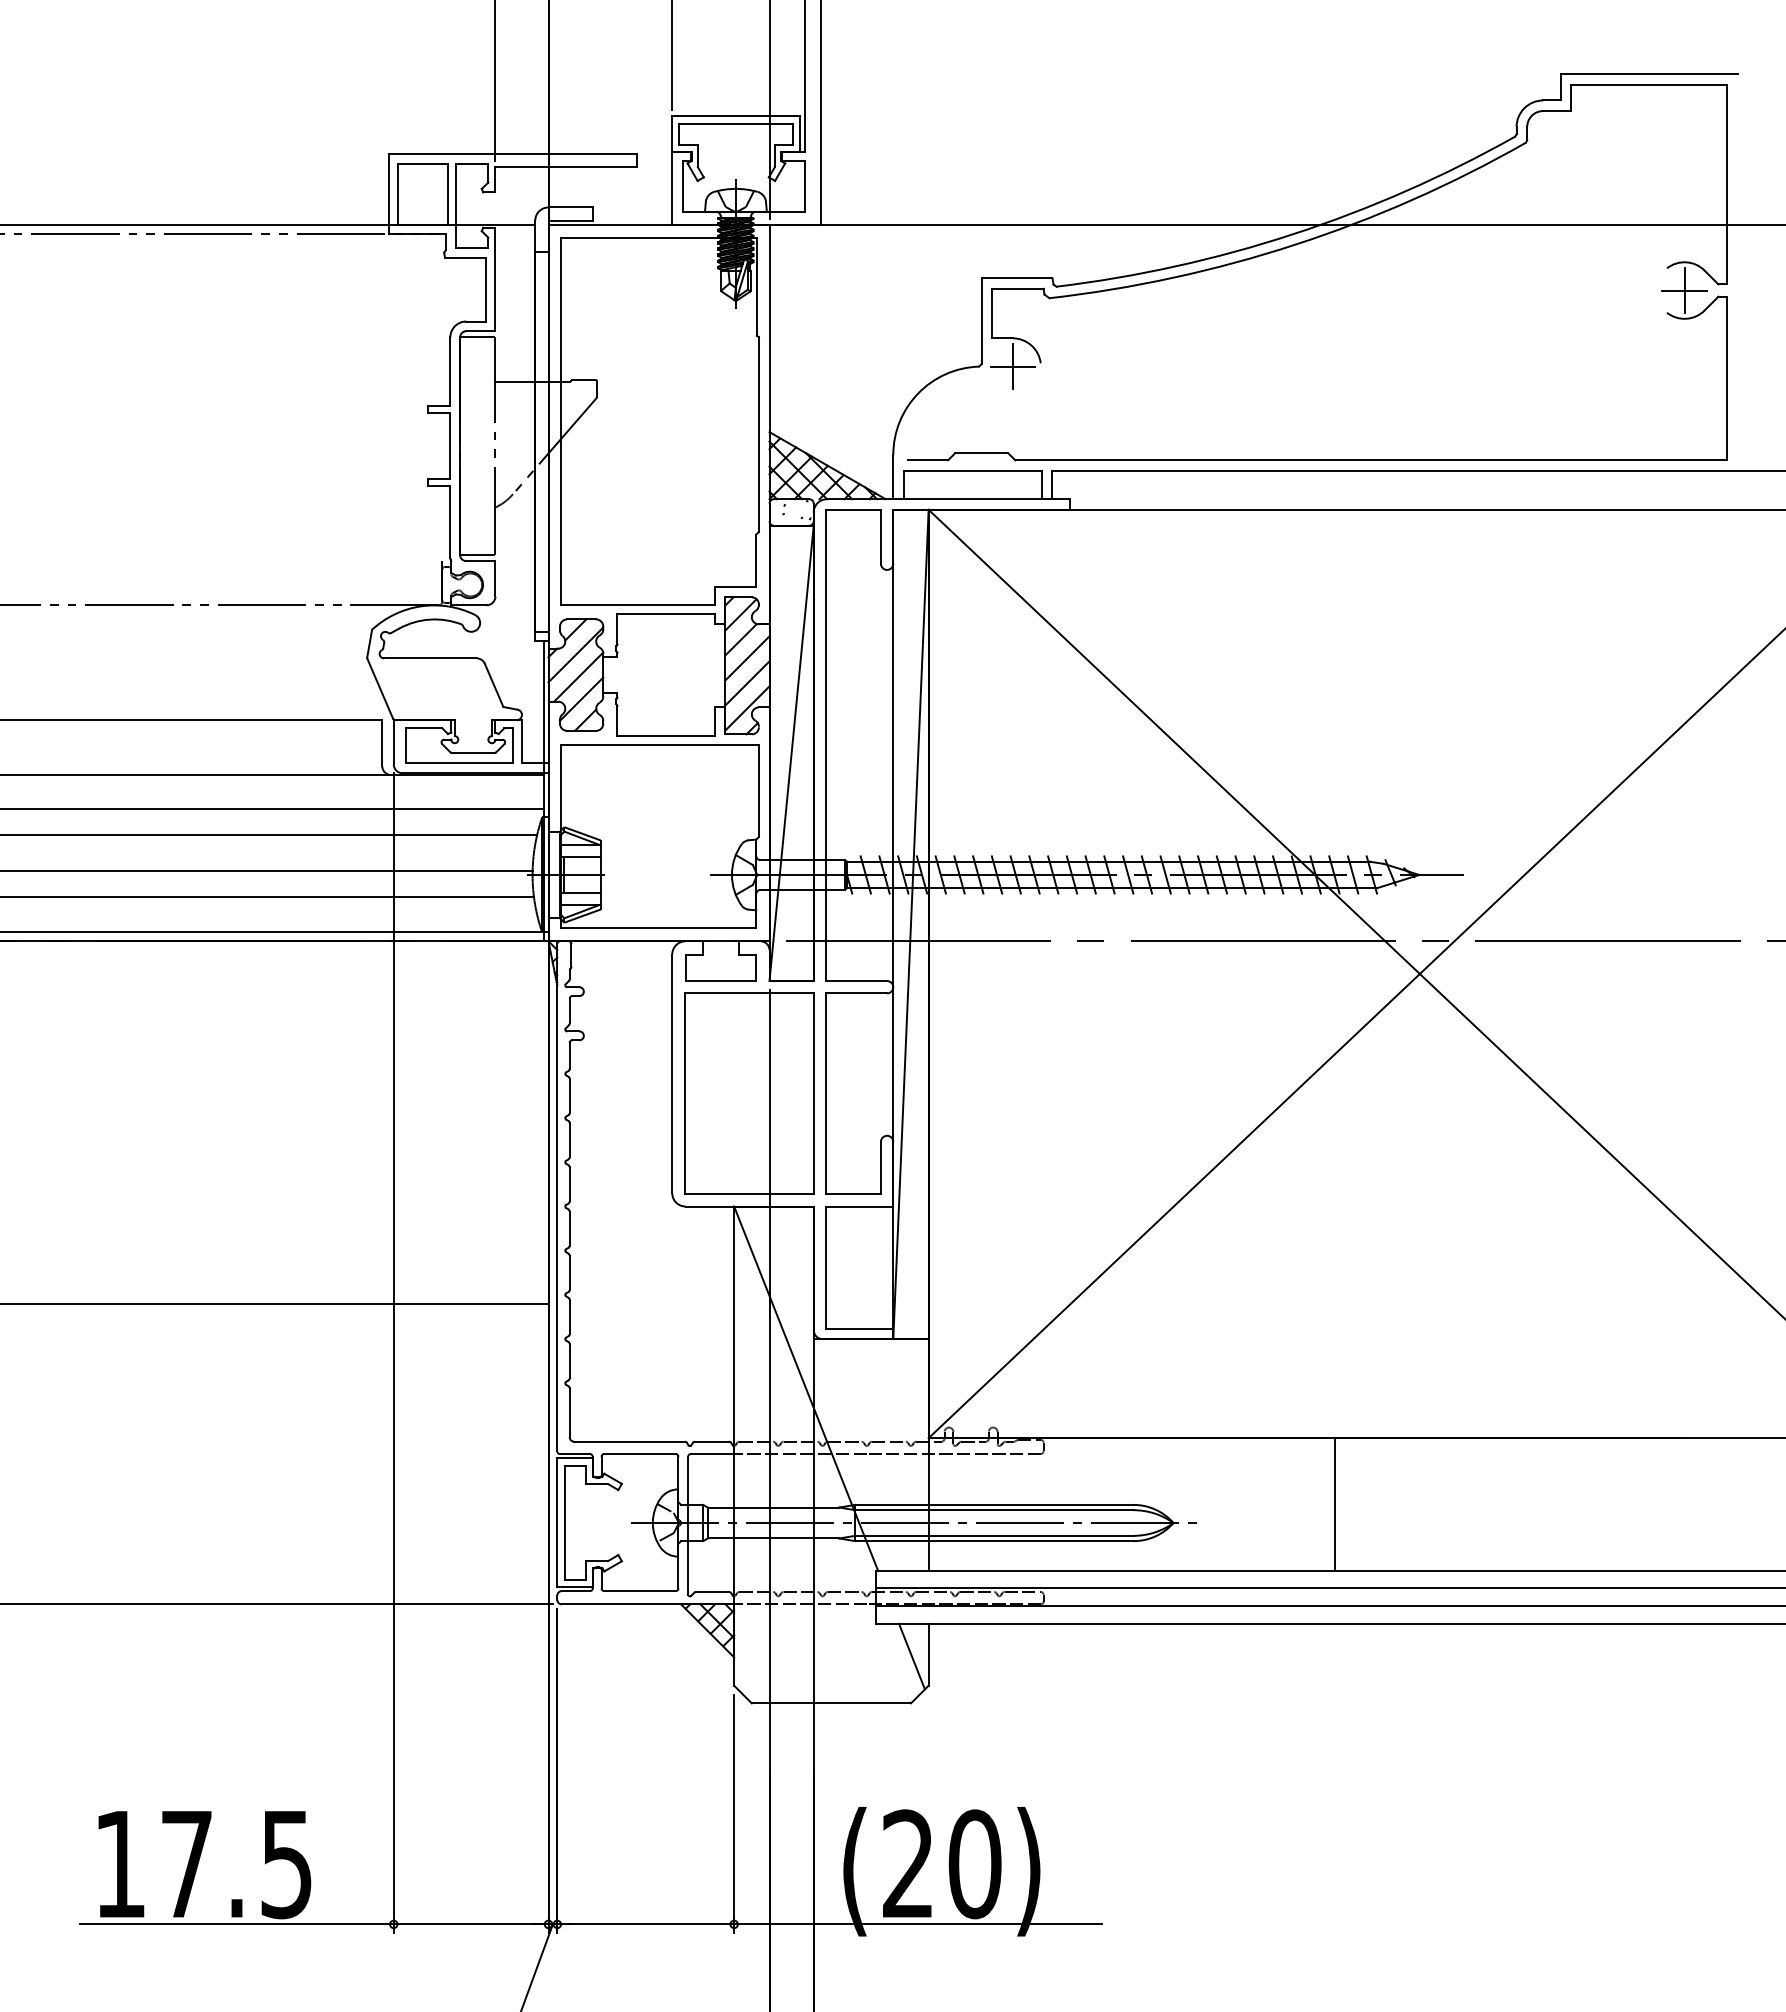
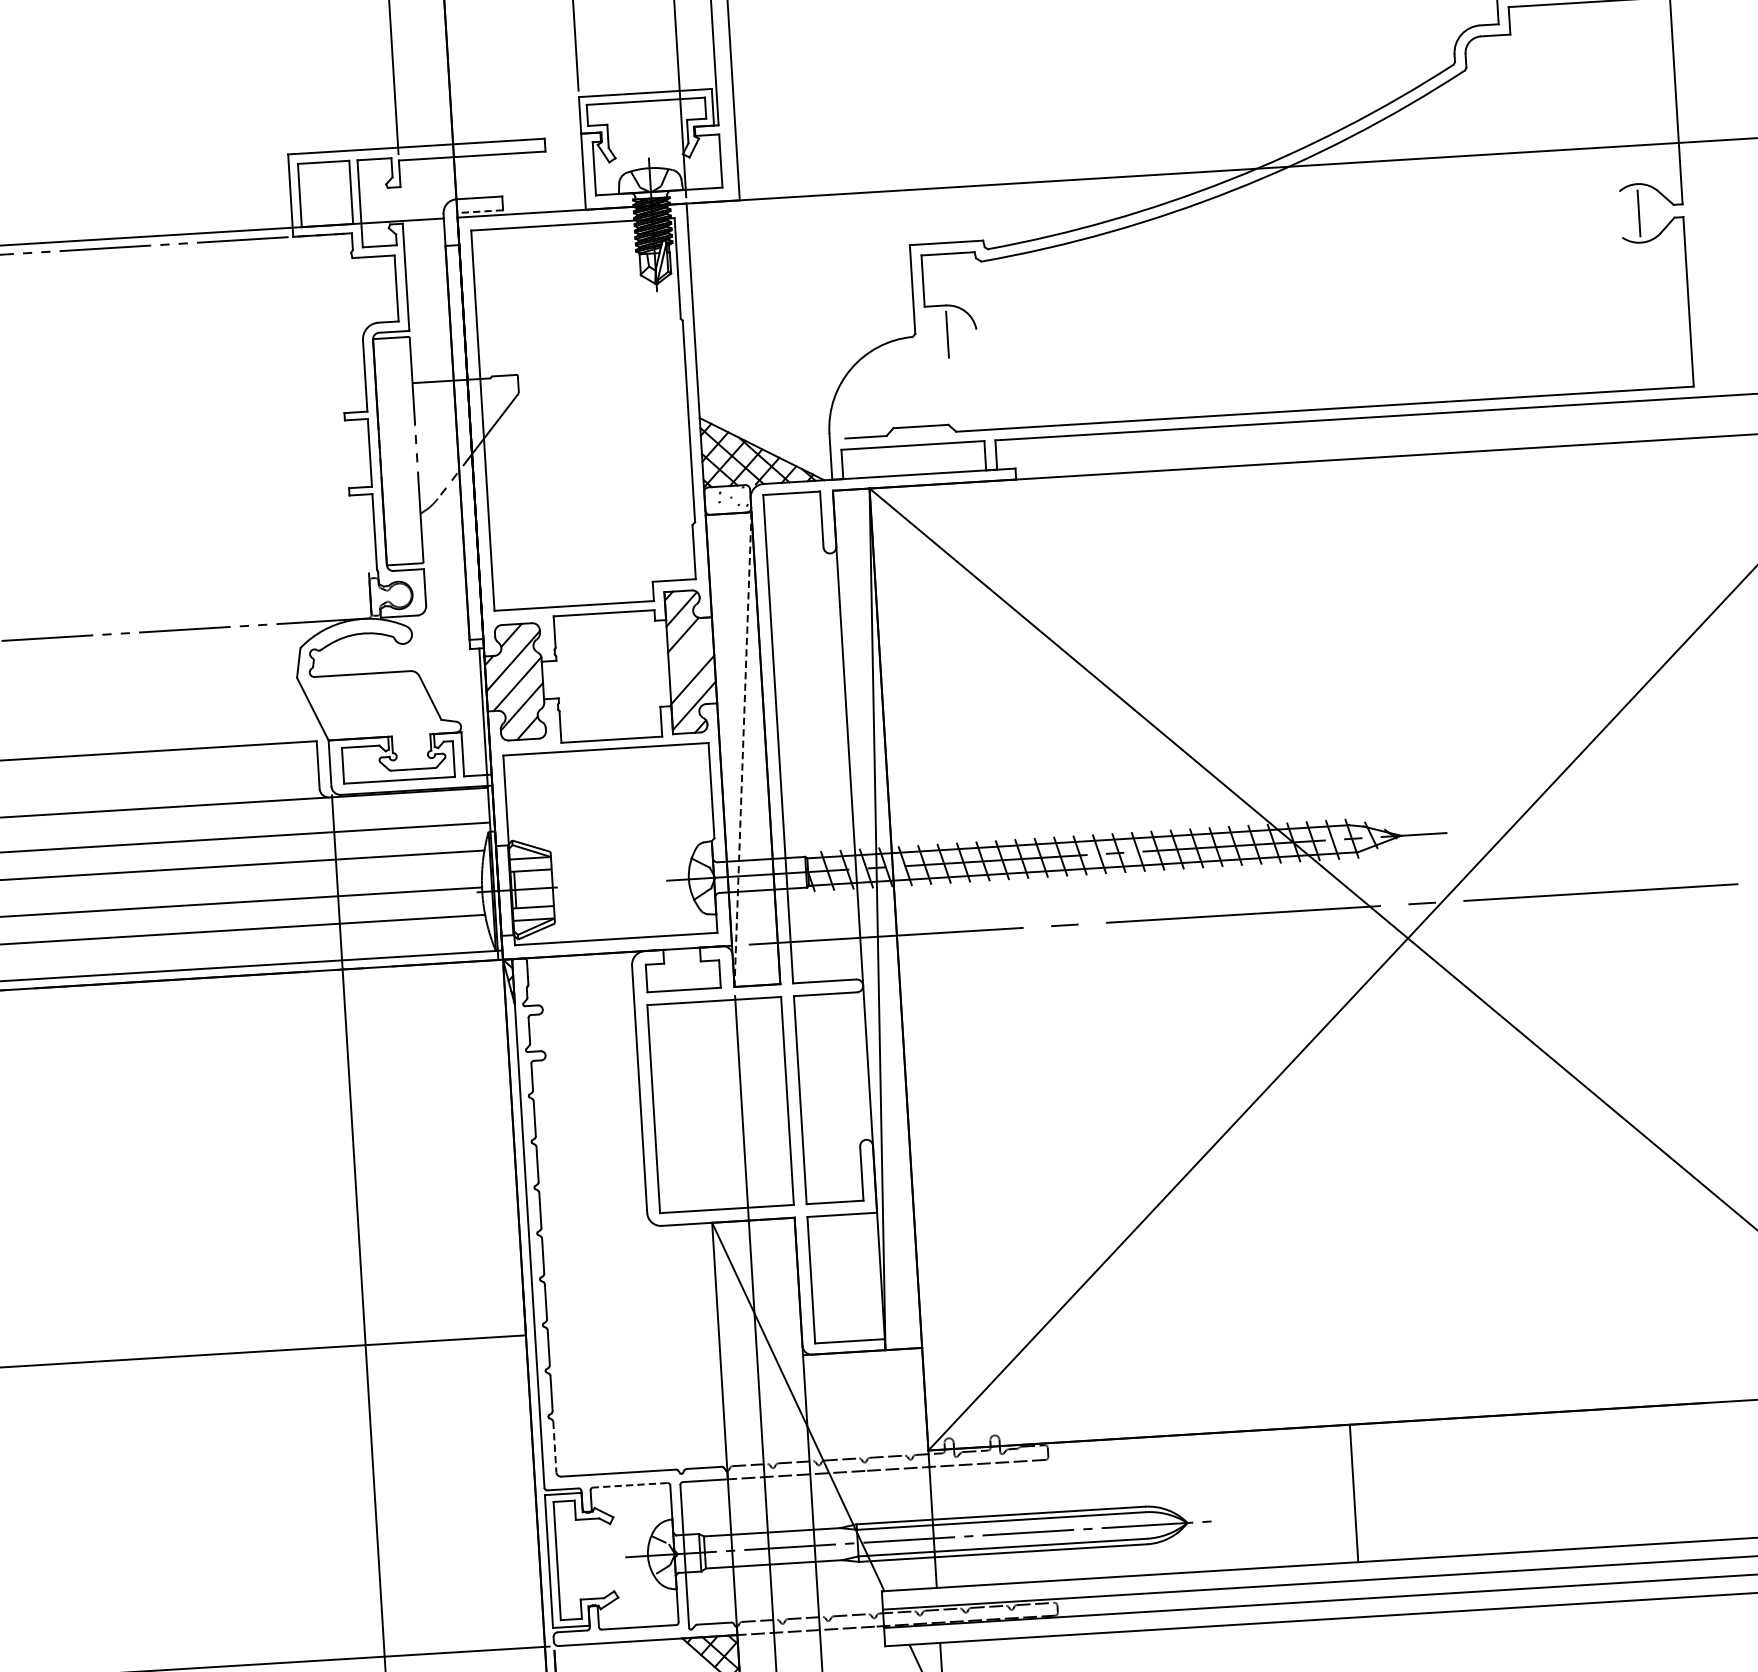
line: (570, 220) -> (480, 211), solid -> dashed
line: (1684, 290) -> (1638, 213), removed
line: (1012, 366) -> (947, 334), removed
line: (747, 658) -> (691, 654), removed
line: (791, 753) -> (742, 749), solid -> dashed
line: (569, 1413) -> (554, 1447), solid -> dashed
line: (640, 1454) -> (630, 1485), solid -> dashed

